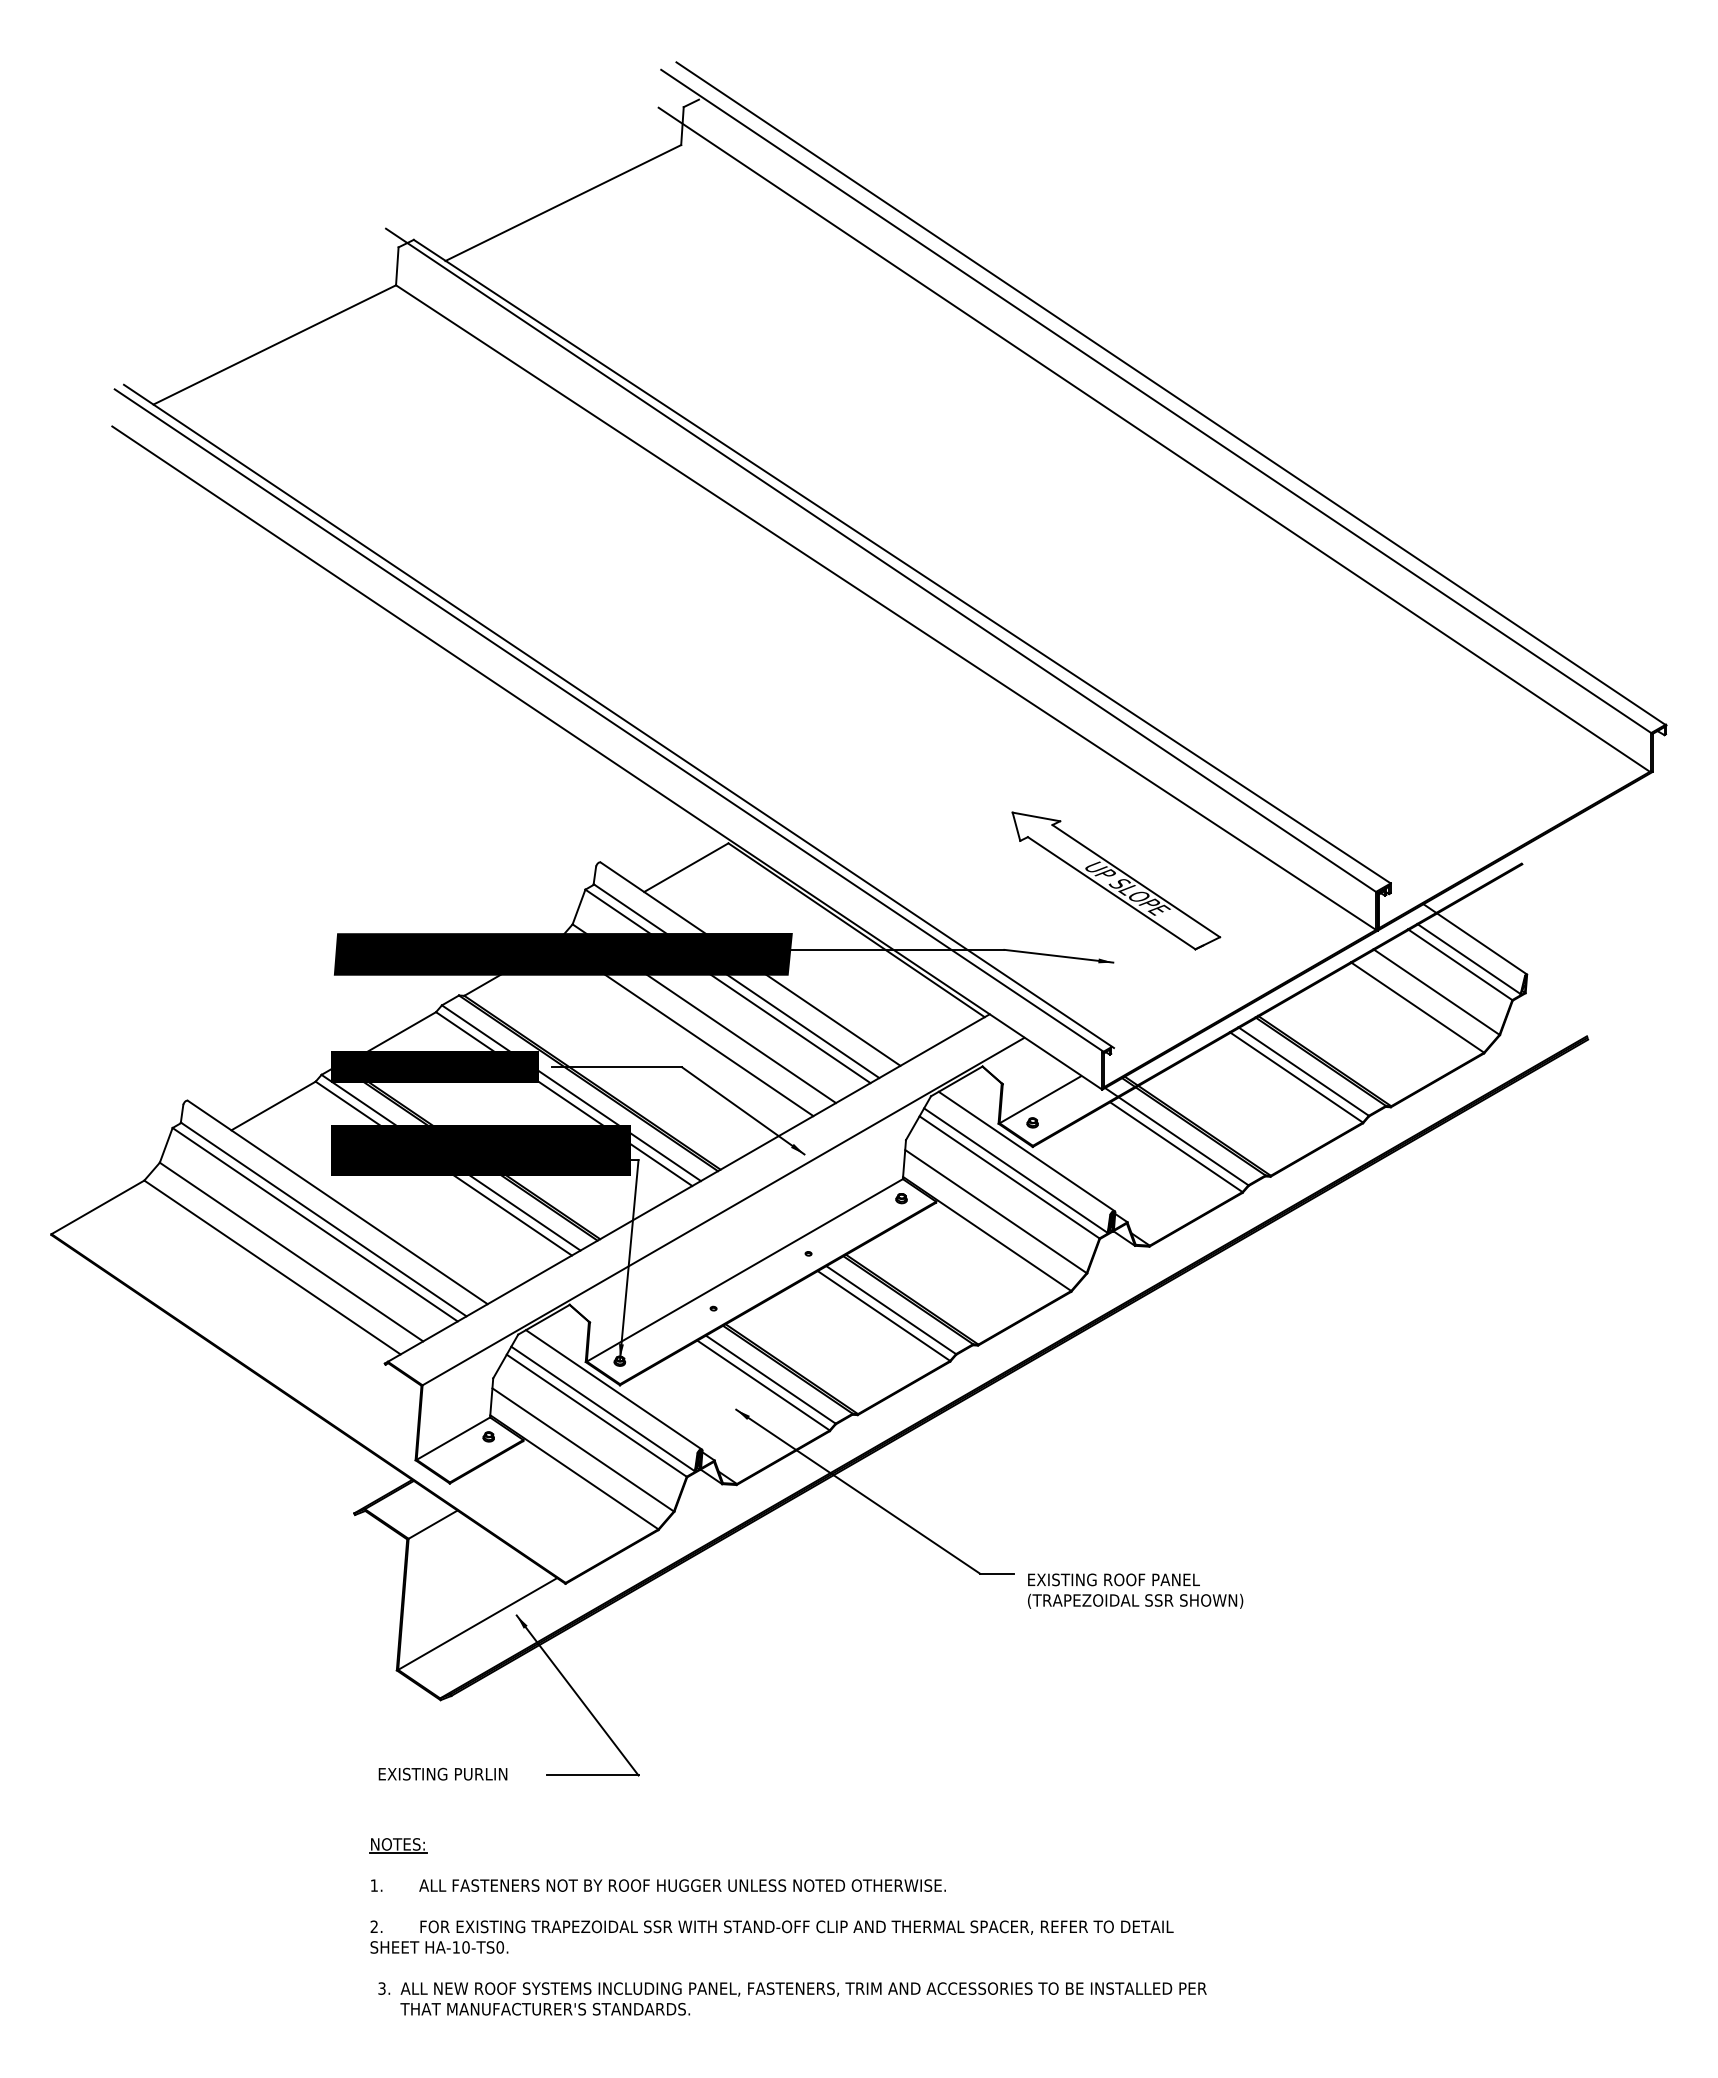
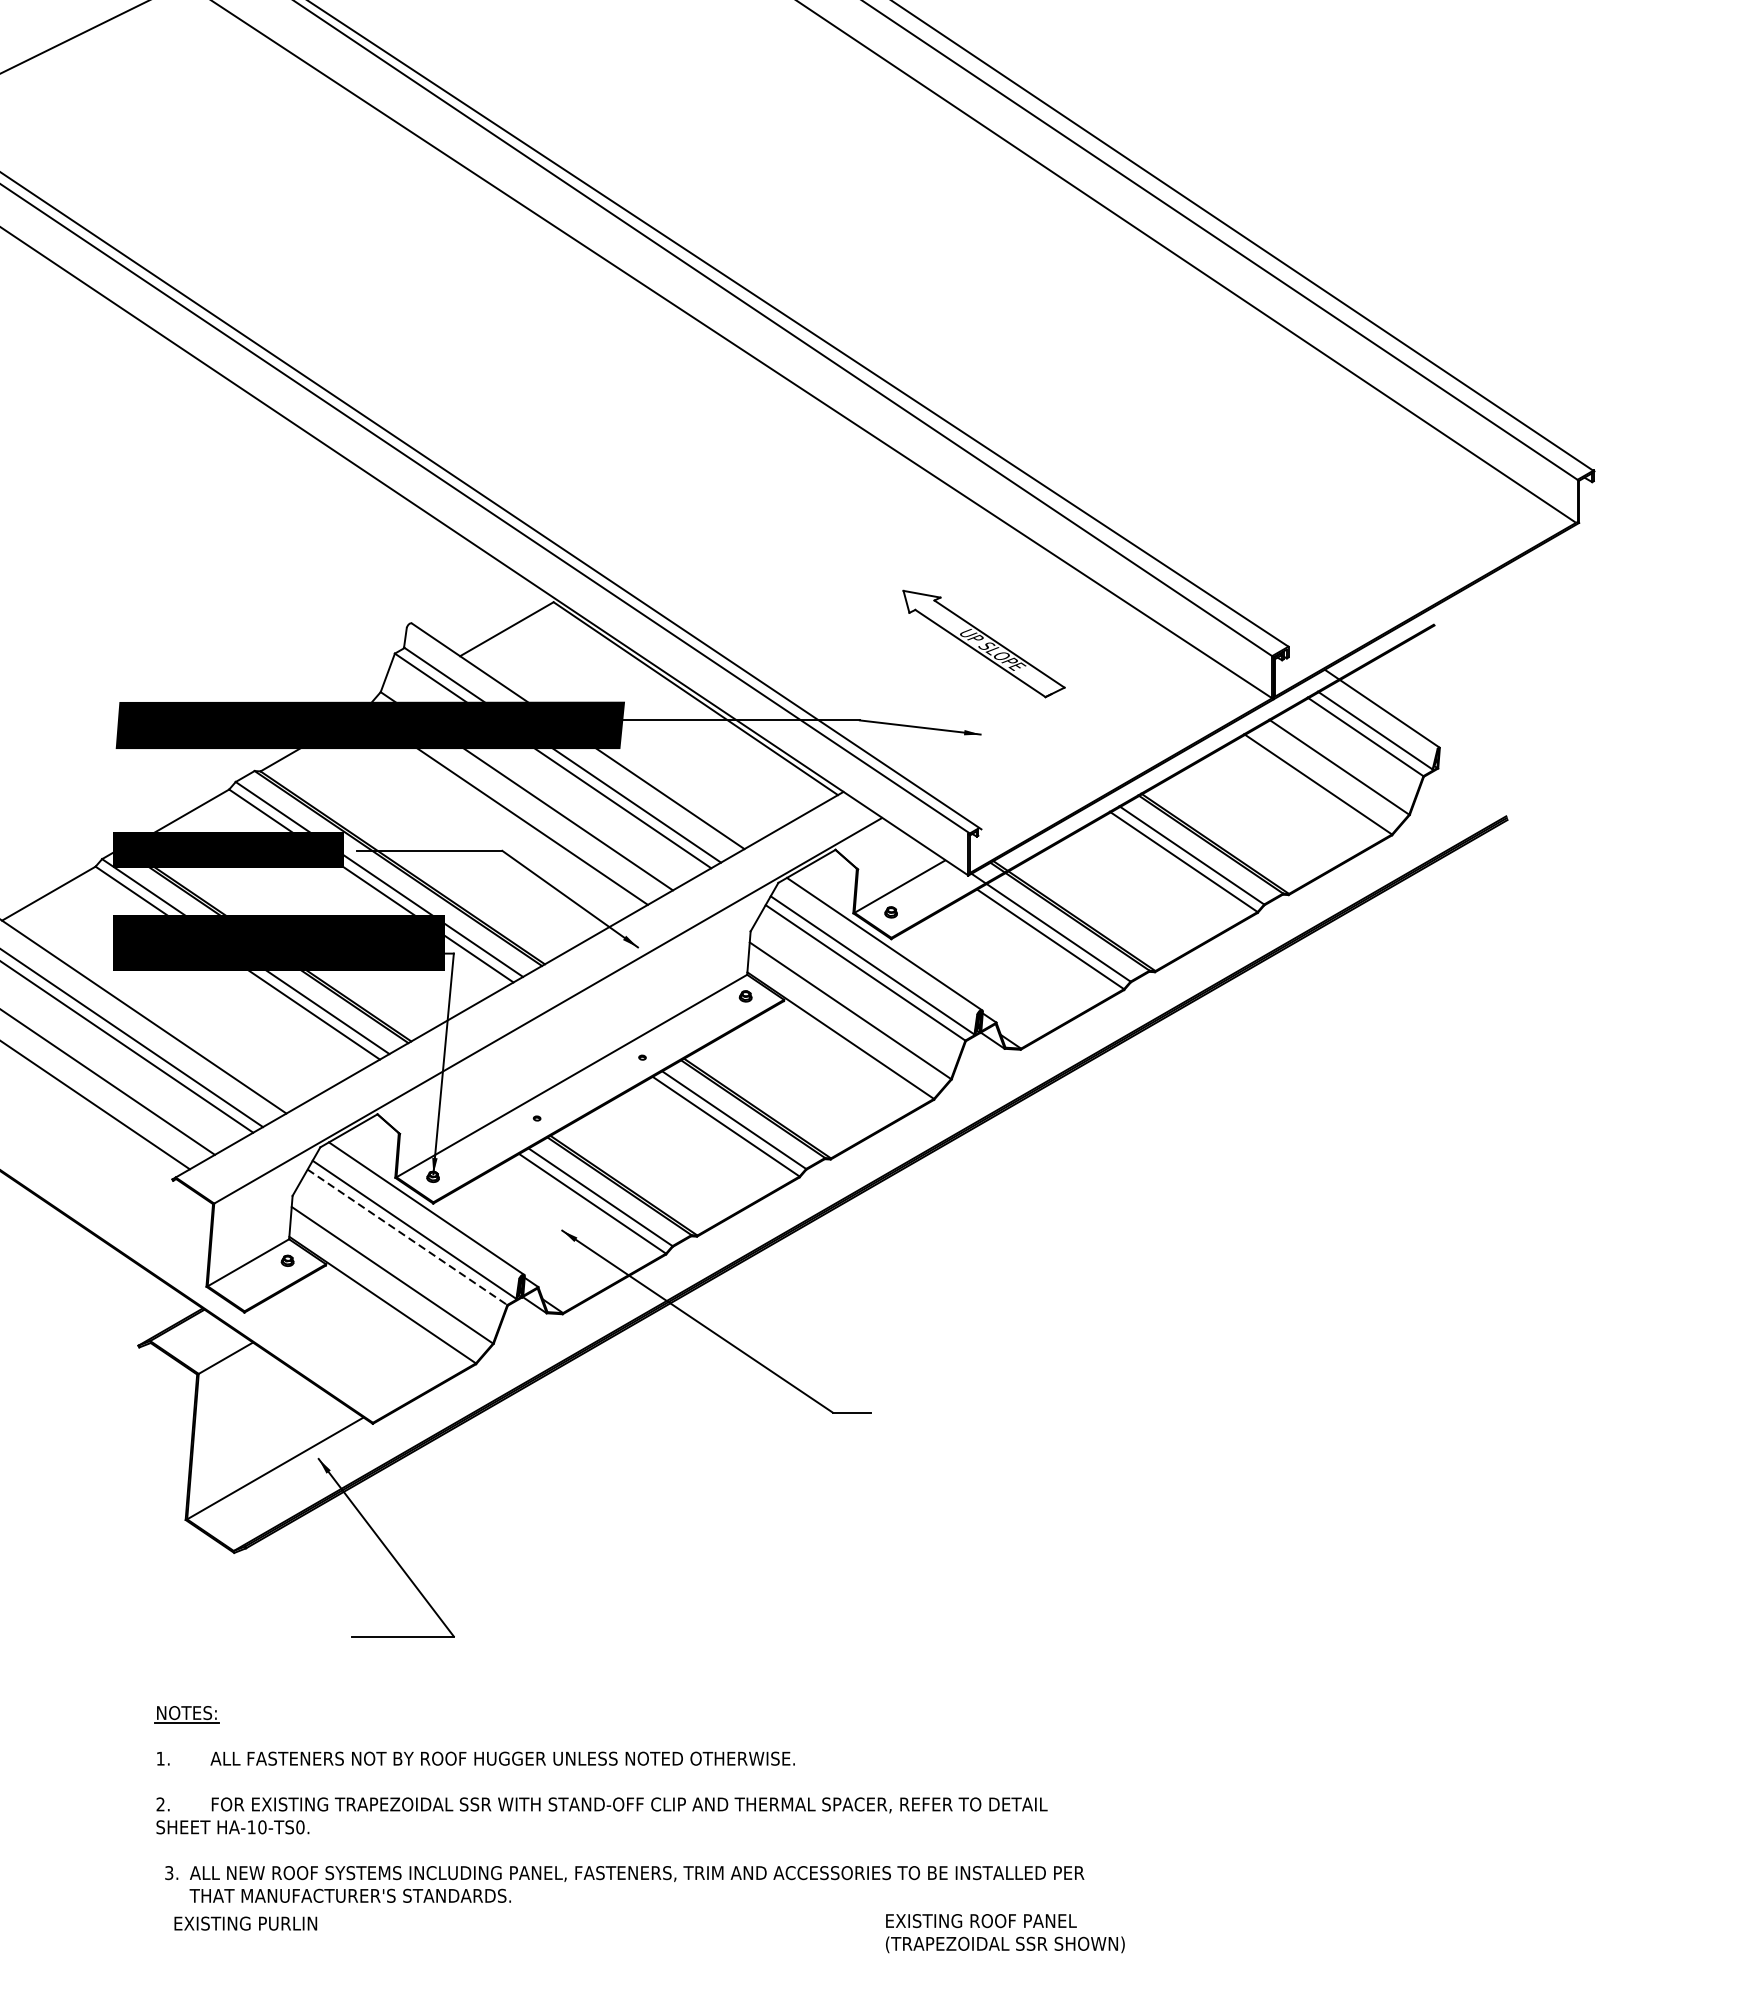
part: (1116, 880) -> (984, 643), size x0.7
line: (596, 1415) -> (407, 1237), solid -> dashed
text: (1135, 1590) -> (1005, 1932), moved
text: (442, 1773) -> (245, 1922), moved

